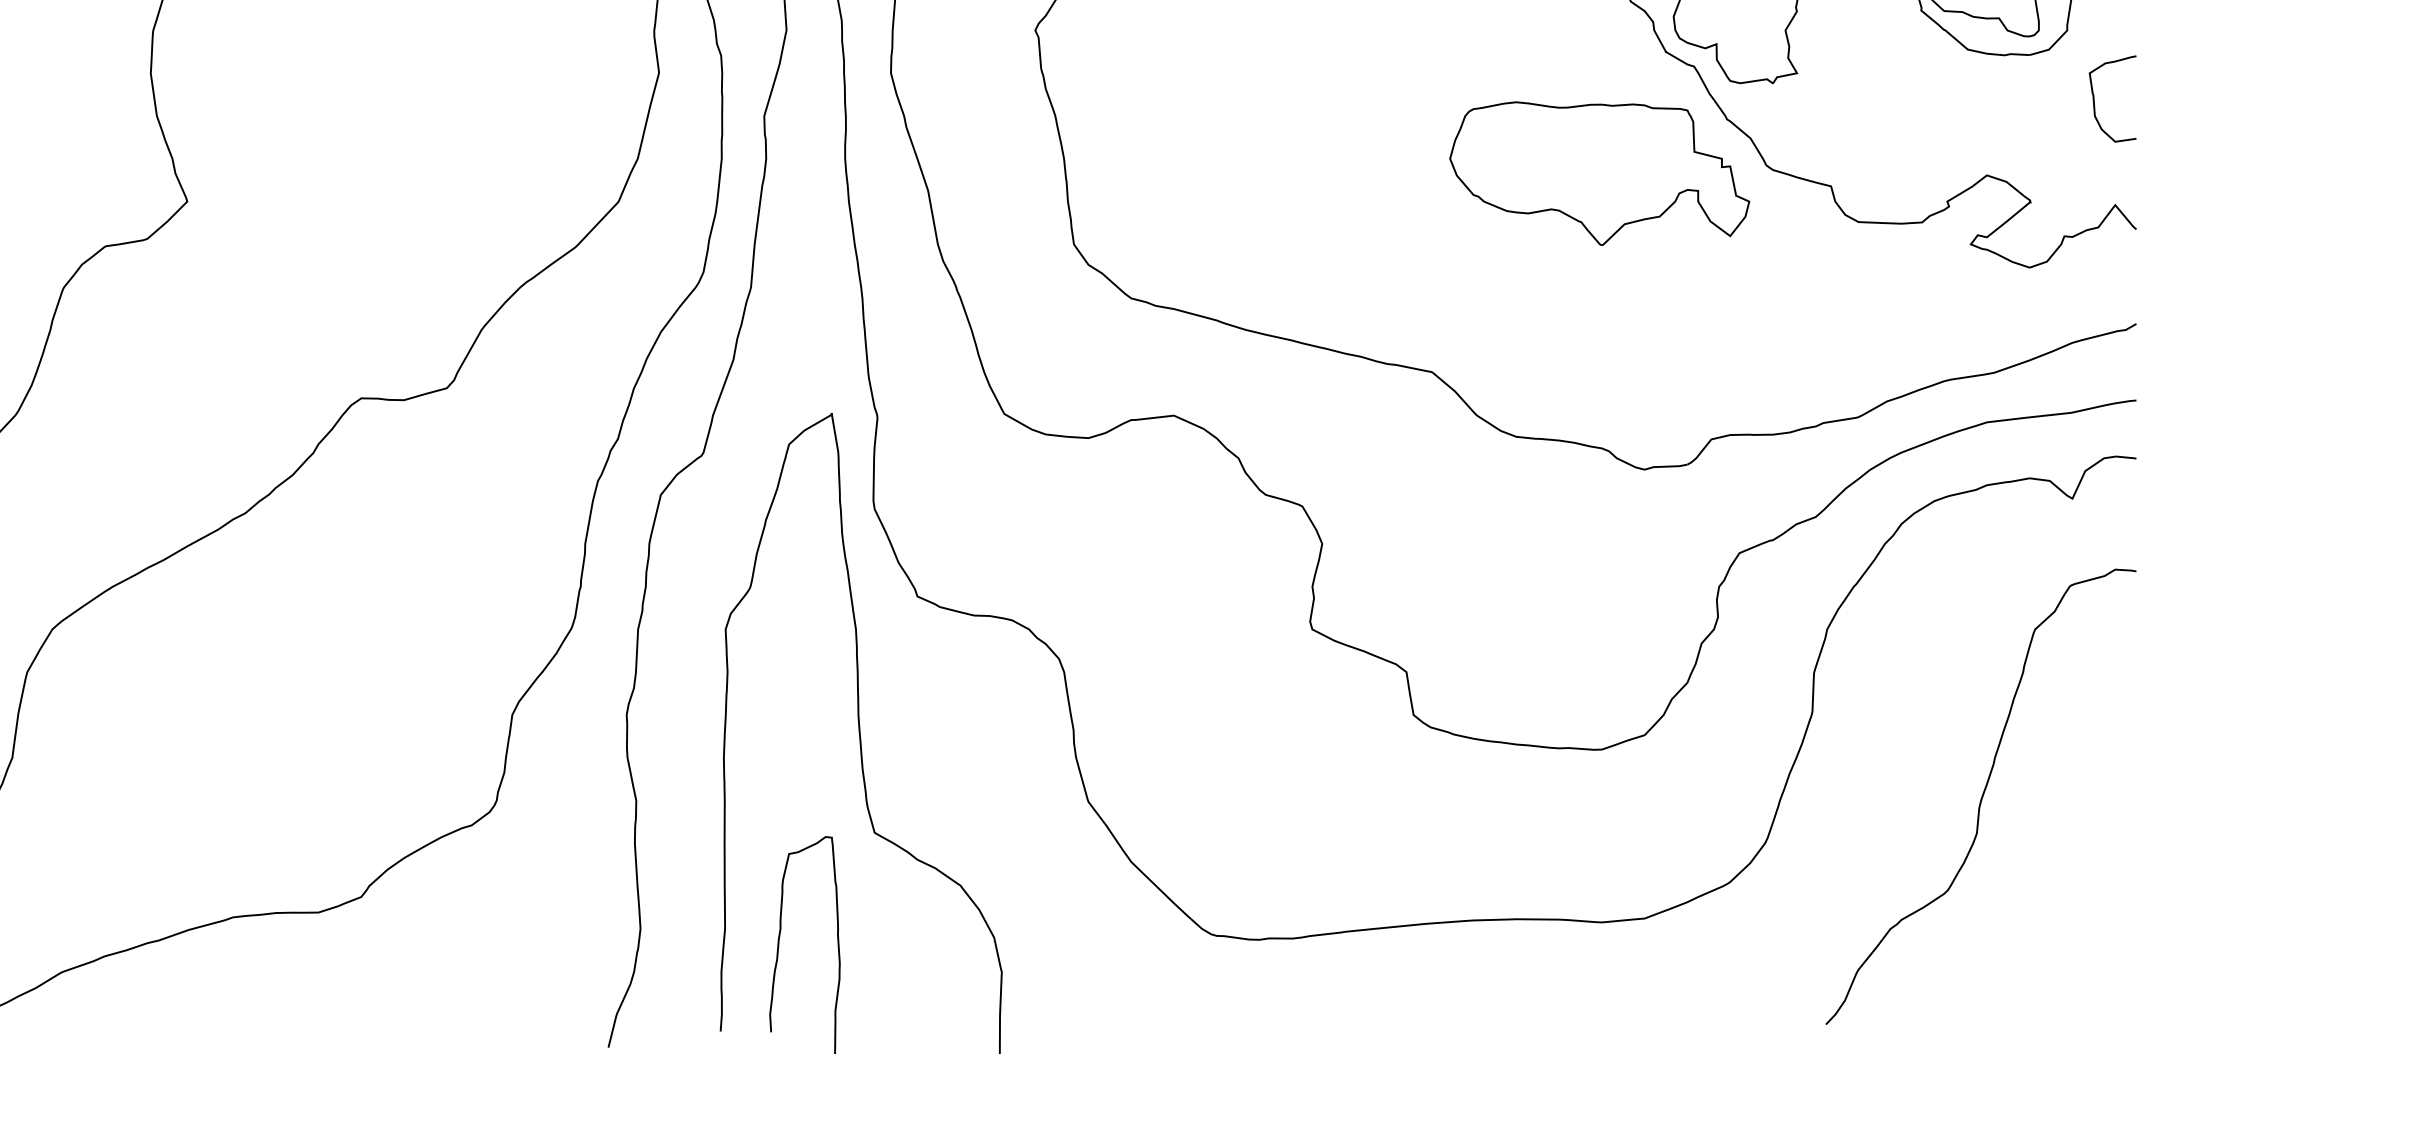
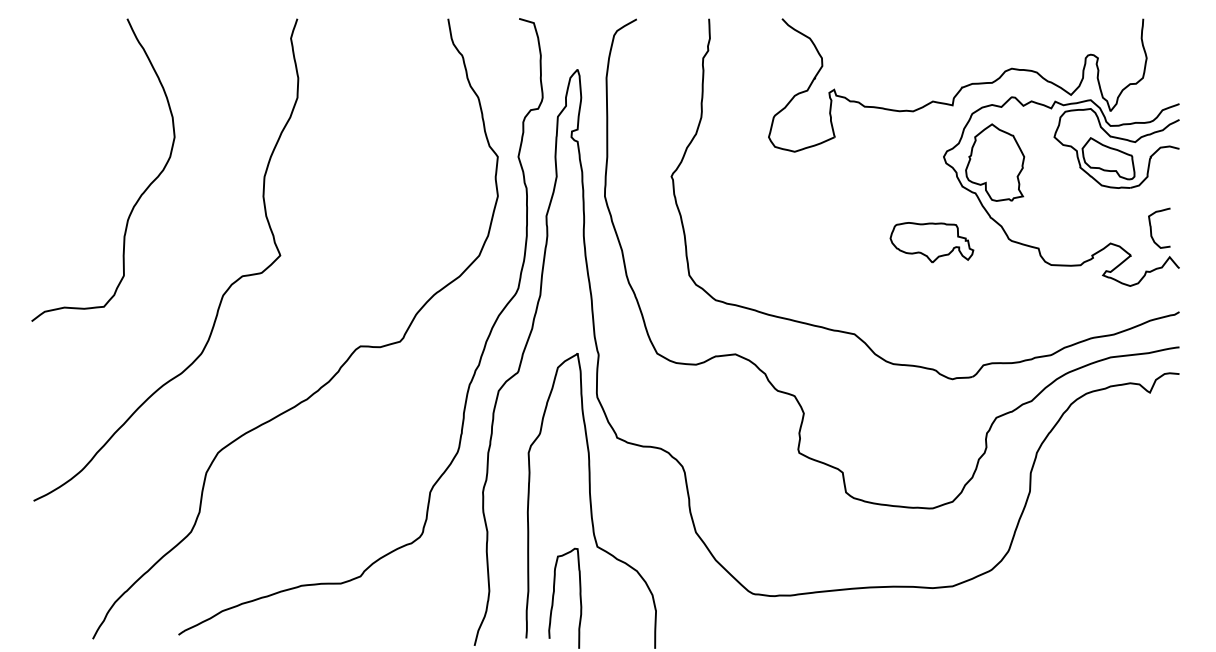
curve: (2095, 97) -> (1151, 227), moved
part: (1598, 173) -> (931, 242), size x0.6
curve: (1980, 795) -> (1107, 529), removed

